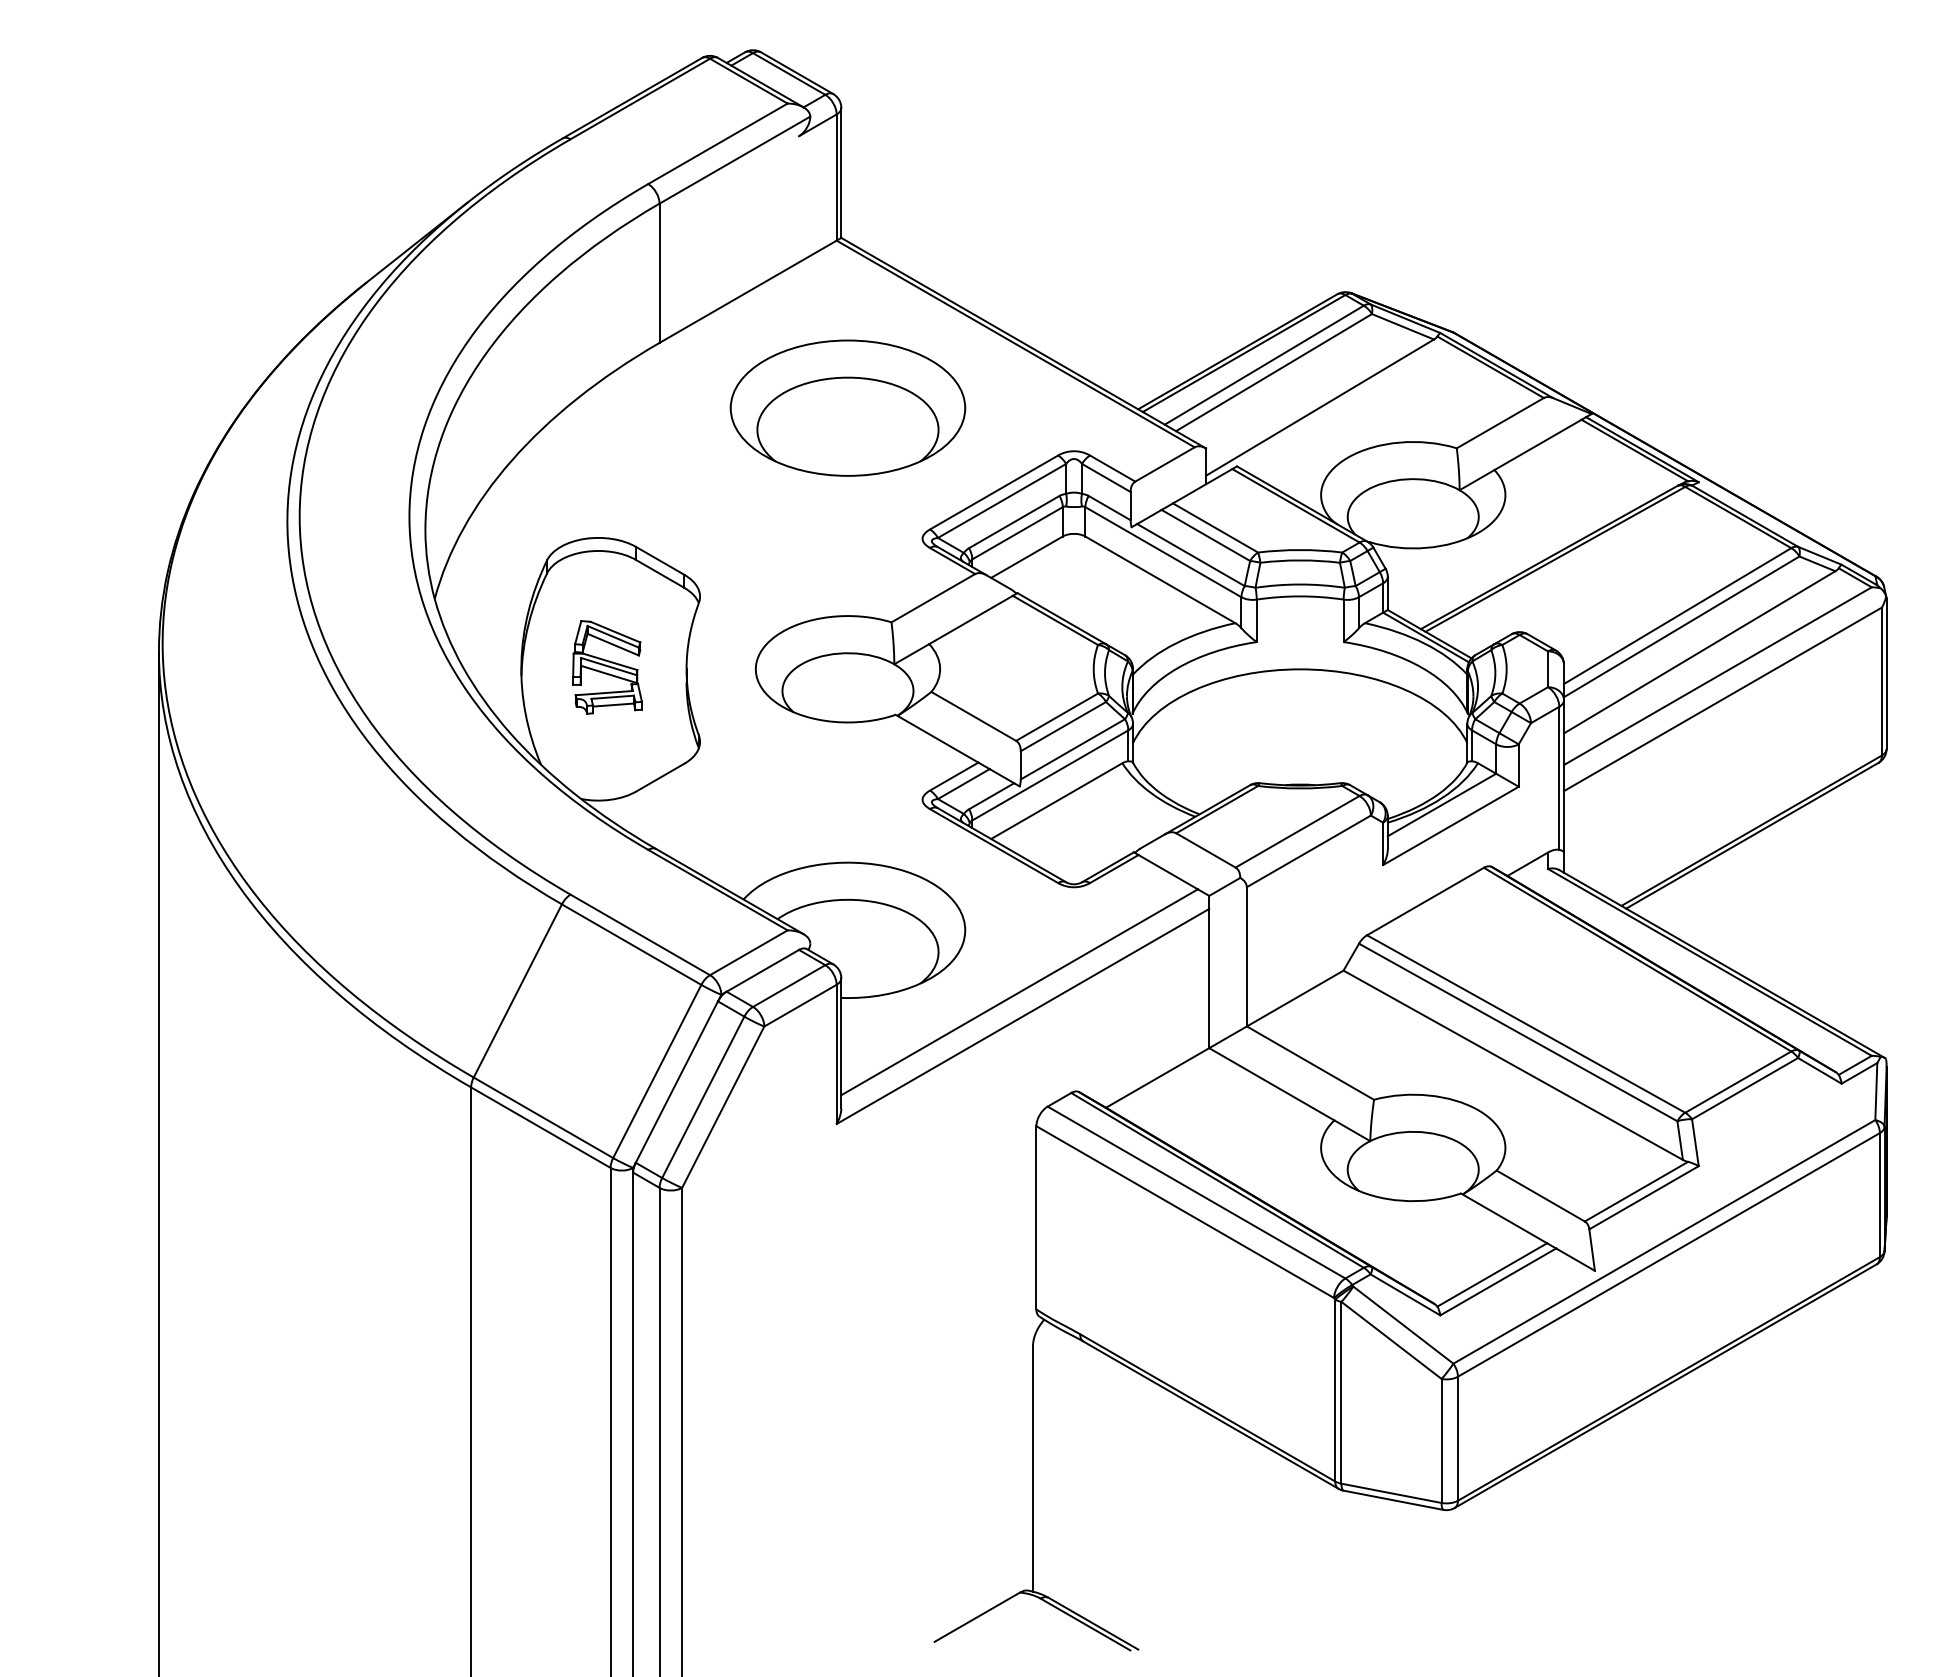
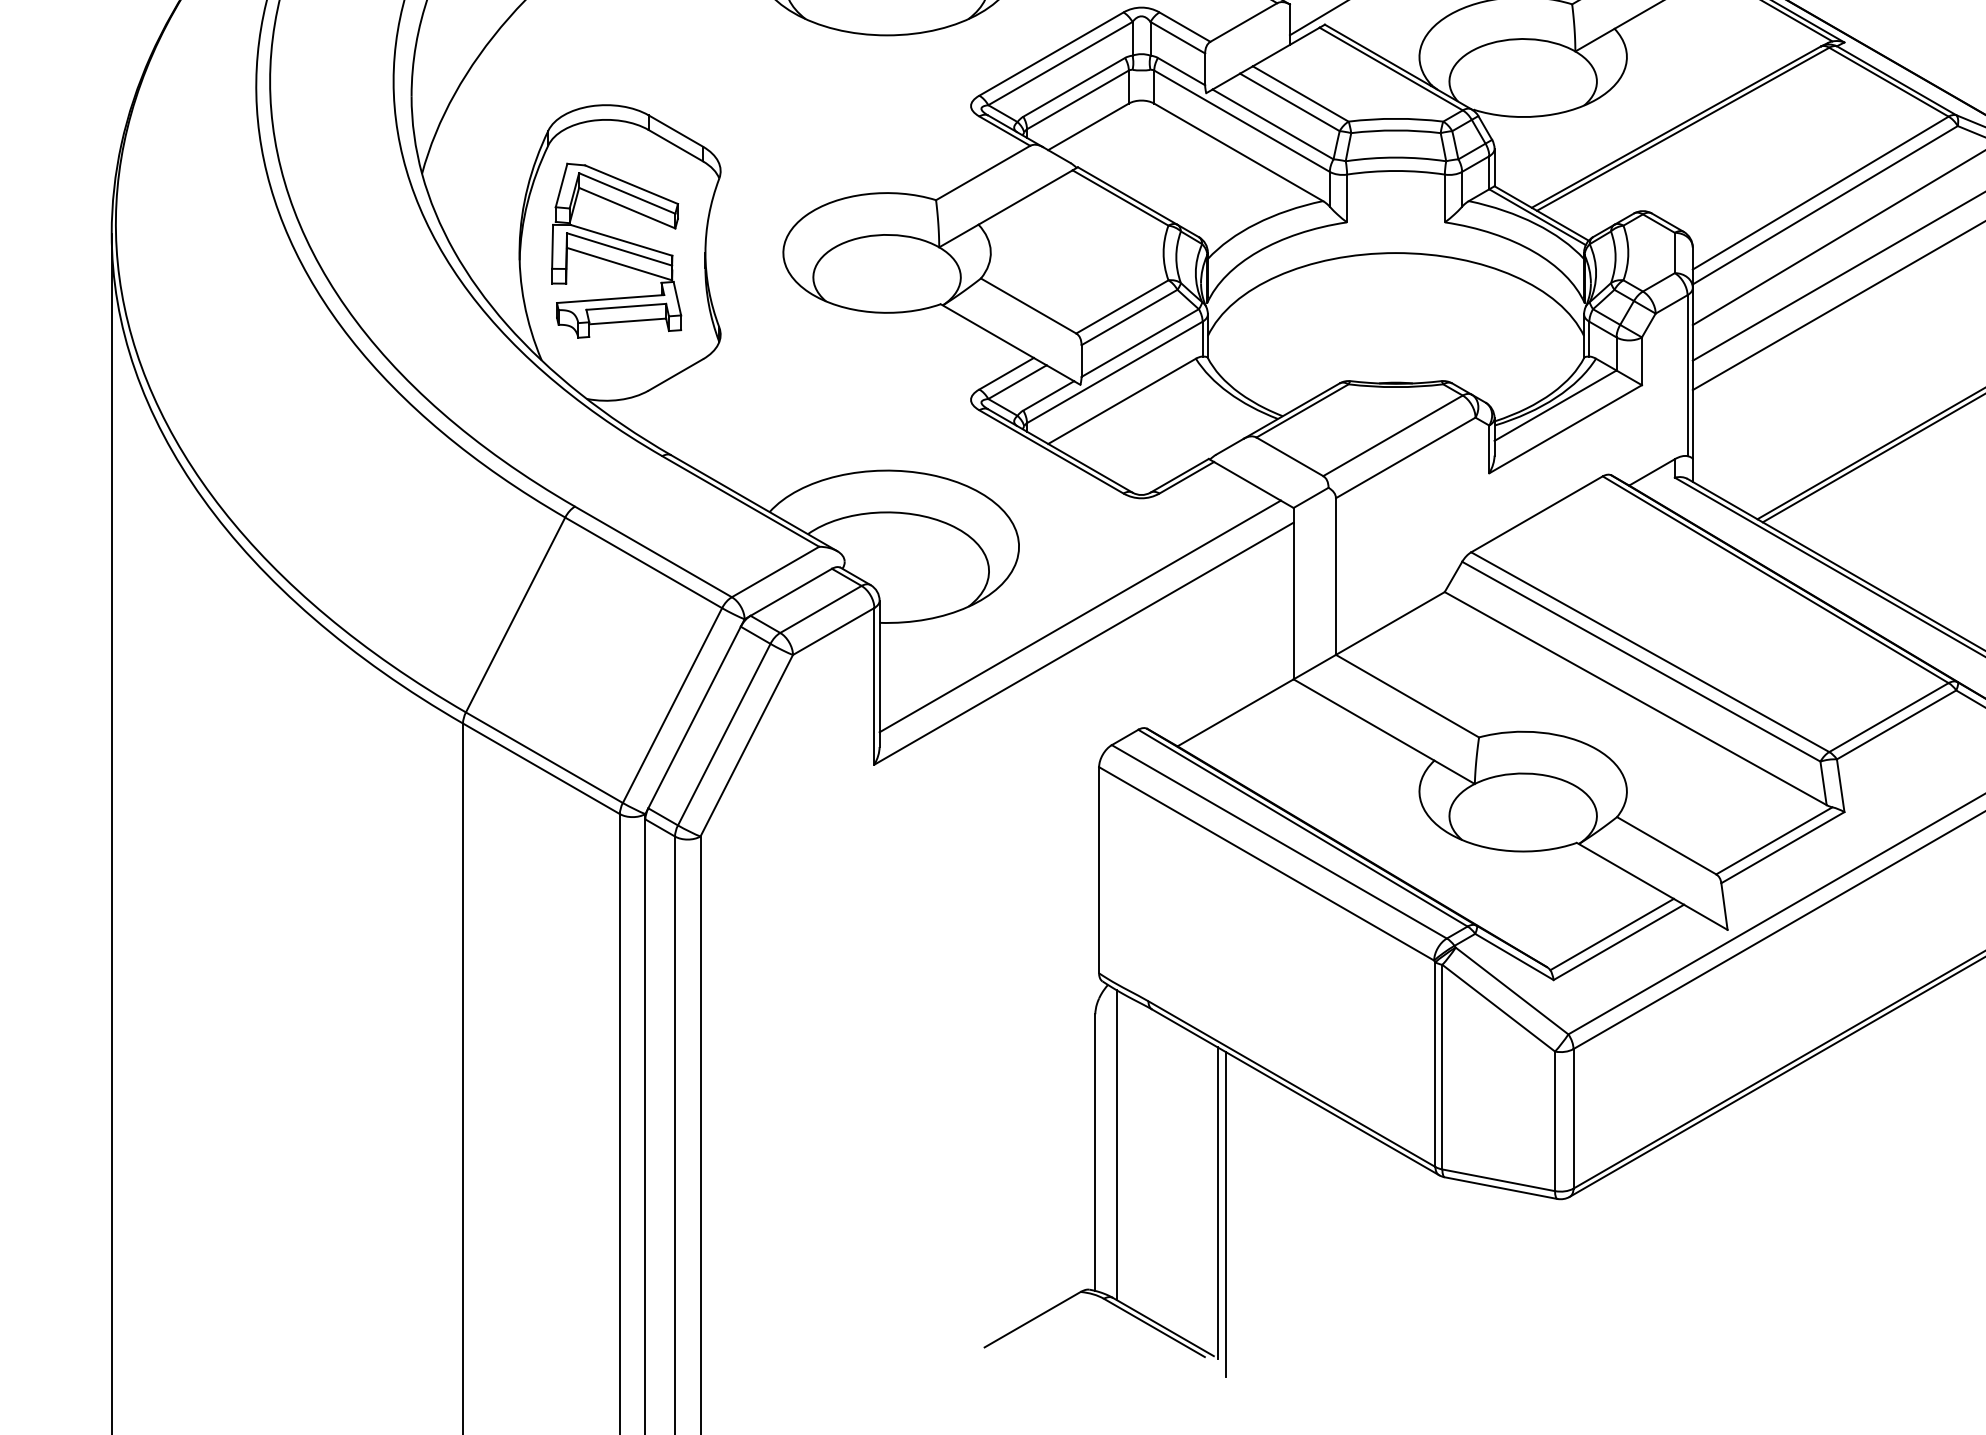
part: (607, 667) -> (616, 250), size x1.67
line: (1052, 1461) -> (1117, 1144), added
line: (1141, 1513) -> (1217, 1202), added
line: (1149, 1523) -> (1226, 1214), added

